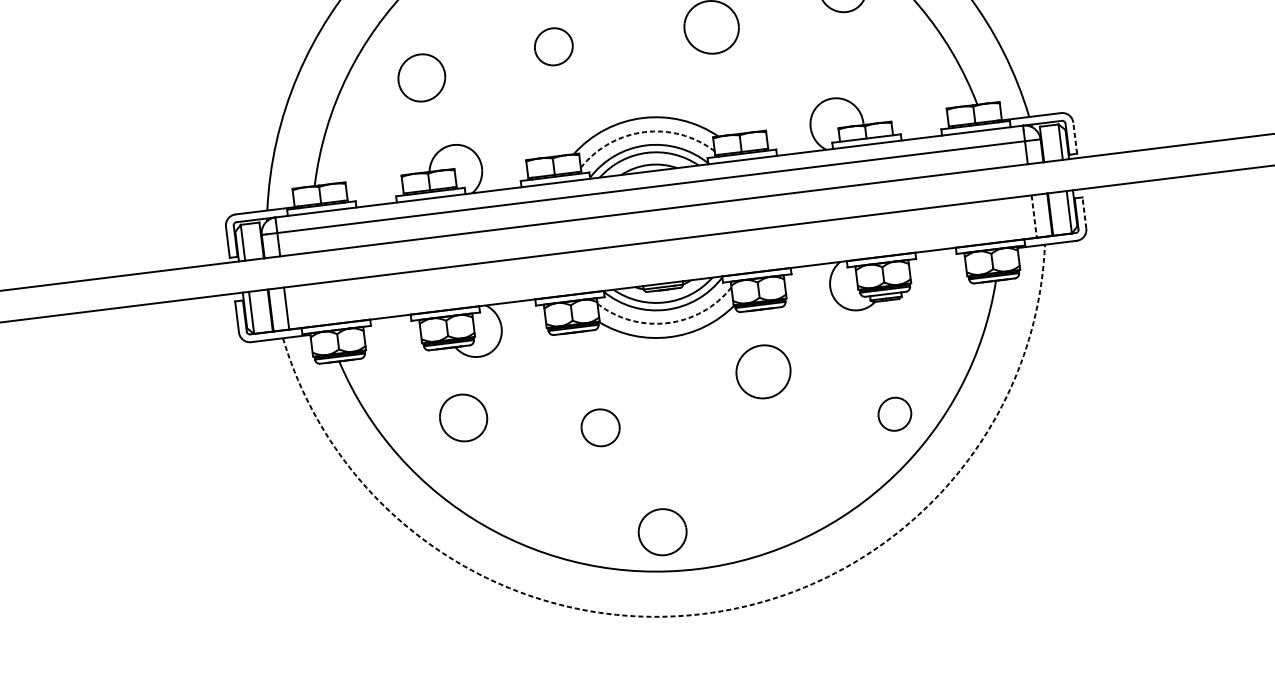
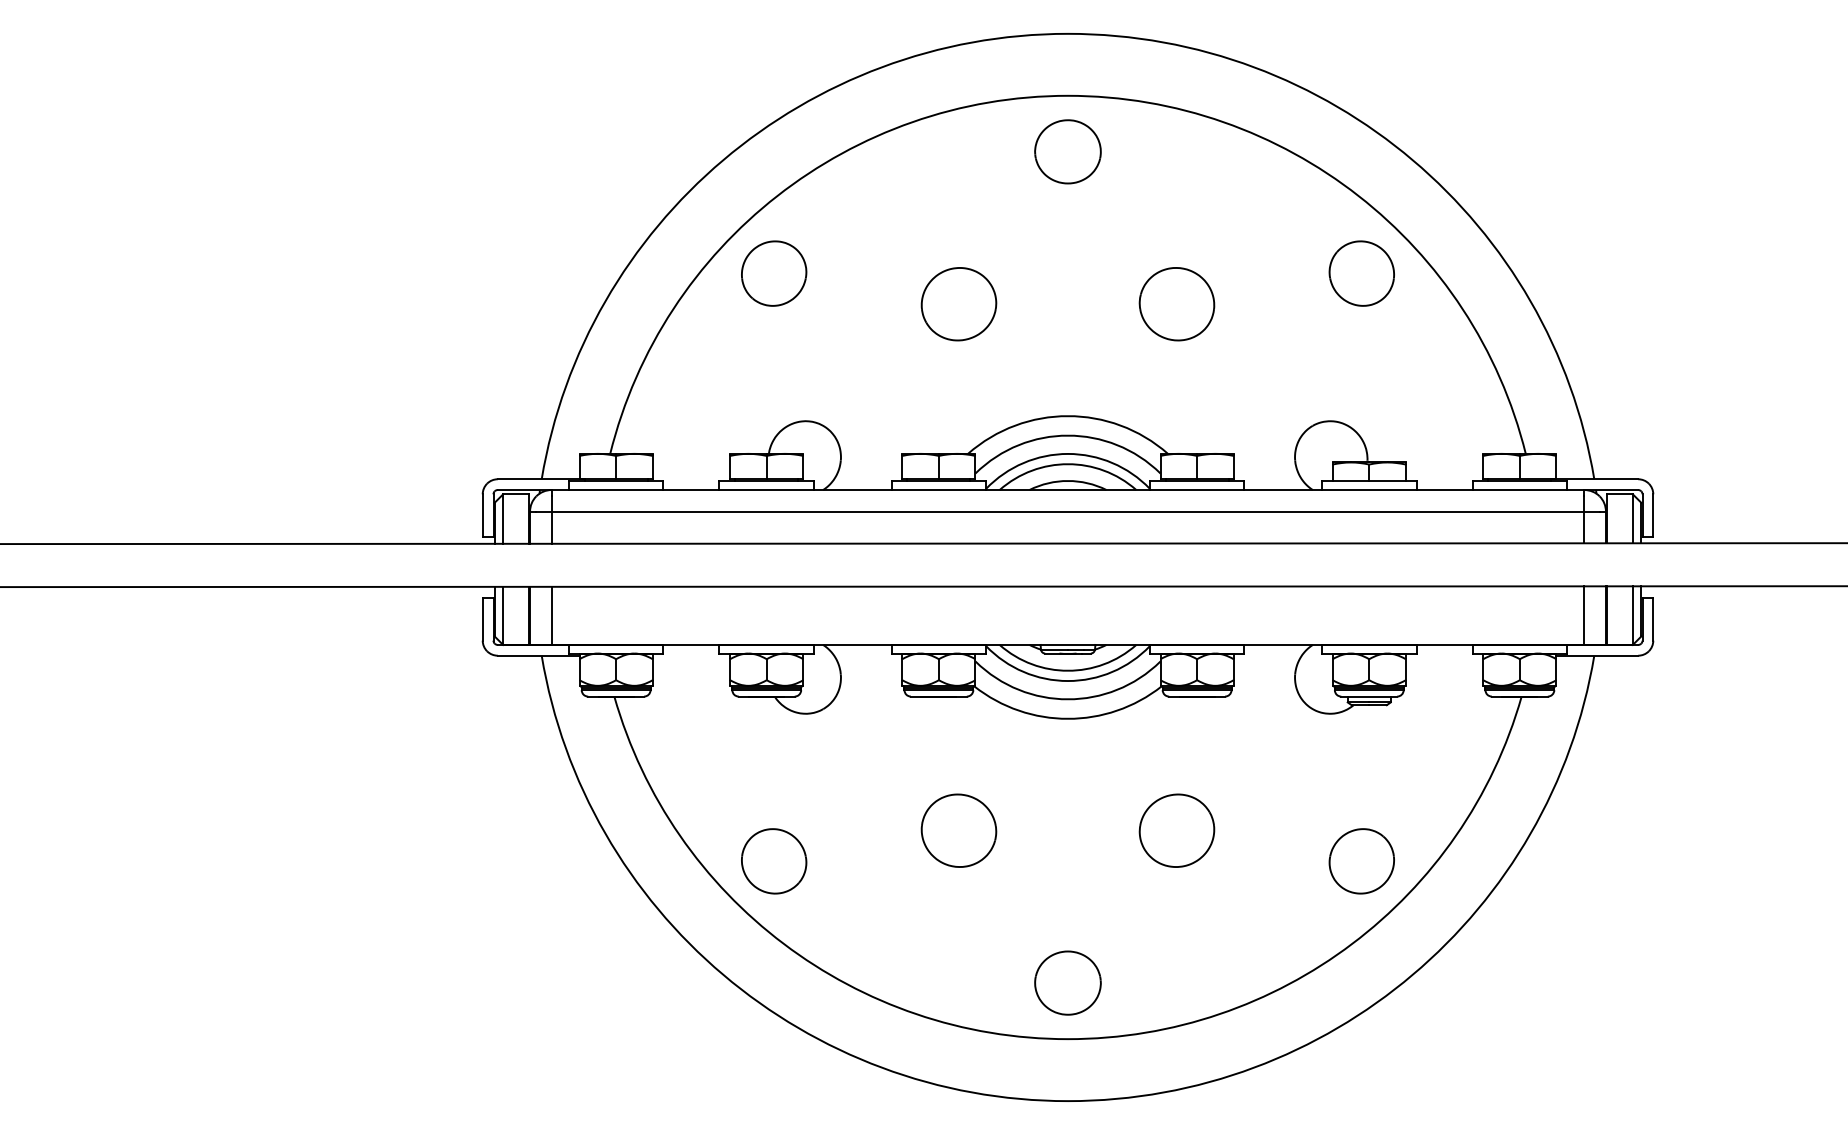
part: (553, 47) -> (958, 304), size x1.43
part: (422, 77) -> (774, 273), moved
arc: (644, 132) -> (1068, 435), dashed -> solid
line: (1075, 137) -> (1653, 515), dashed -> solid
line: (1084, 213) -> (1653, 619), dashed -> solid
line: (1034, 217) -> (1584, 616), dashed -> solid
arc: (668, 323) -> (1068, 699), dashed -> solid
part: (763, 371) -> (1176, 830), moved
part: (894, 414) -> (1361, 861), size x1.43
part: (463, 418) -> (774, 861), moved
part: (600, 427) -> (958, 830), size x1.43
part: (662, 531) -> (1067, 982), moved
arc: (703, 614) -> (1068, 1101), dashed -> solid

